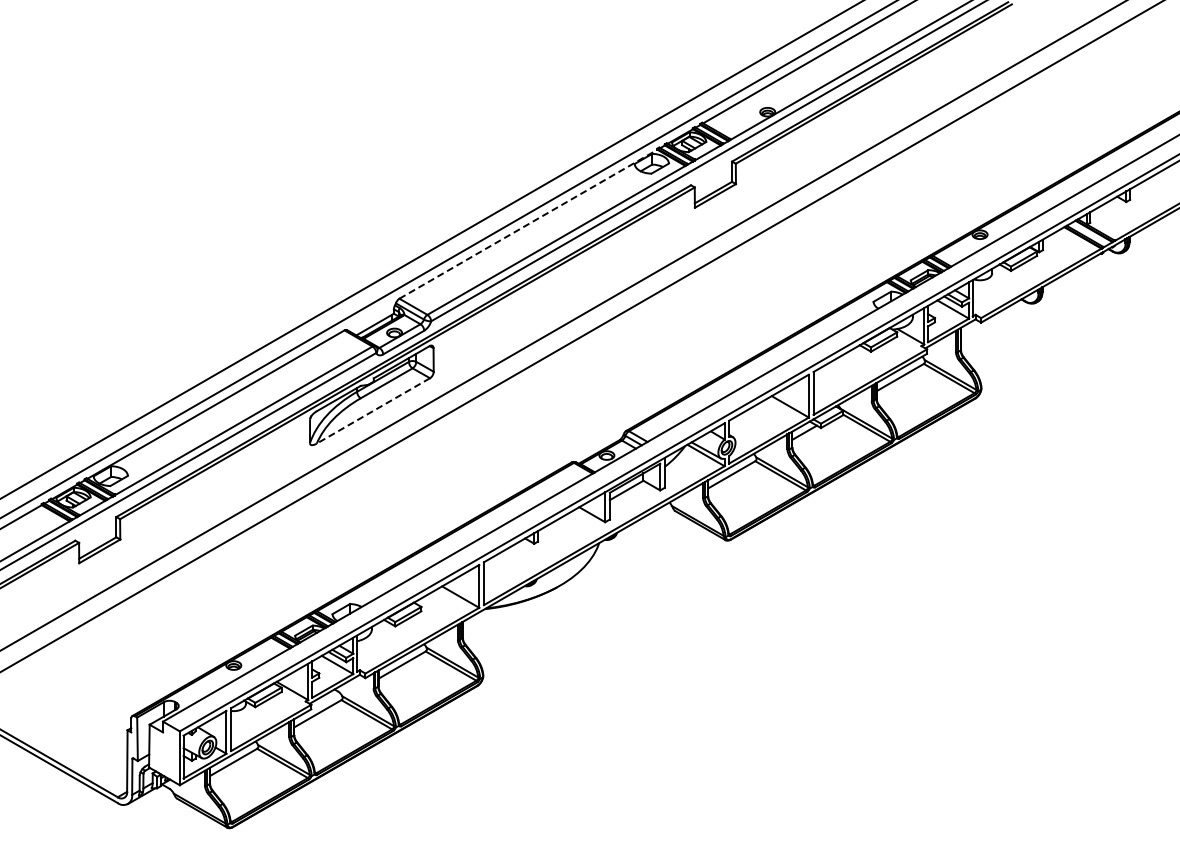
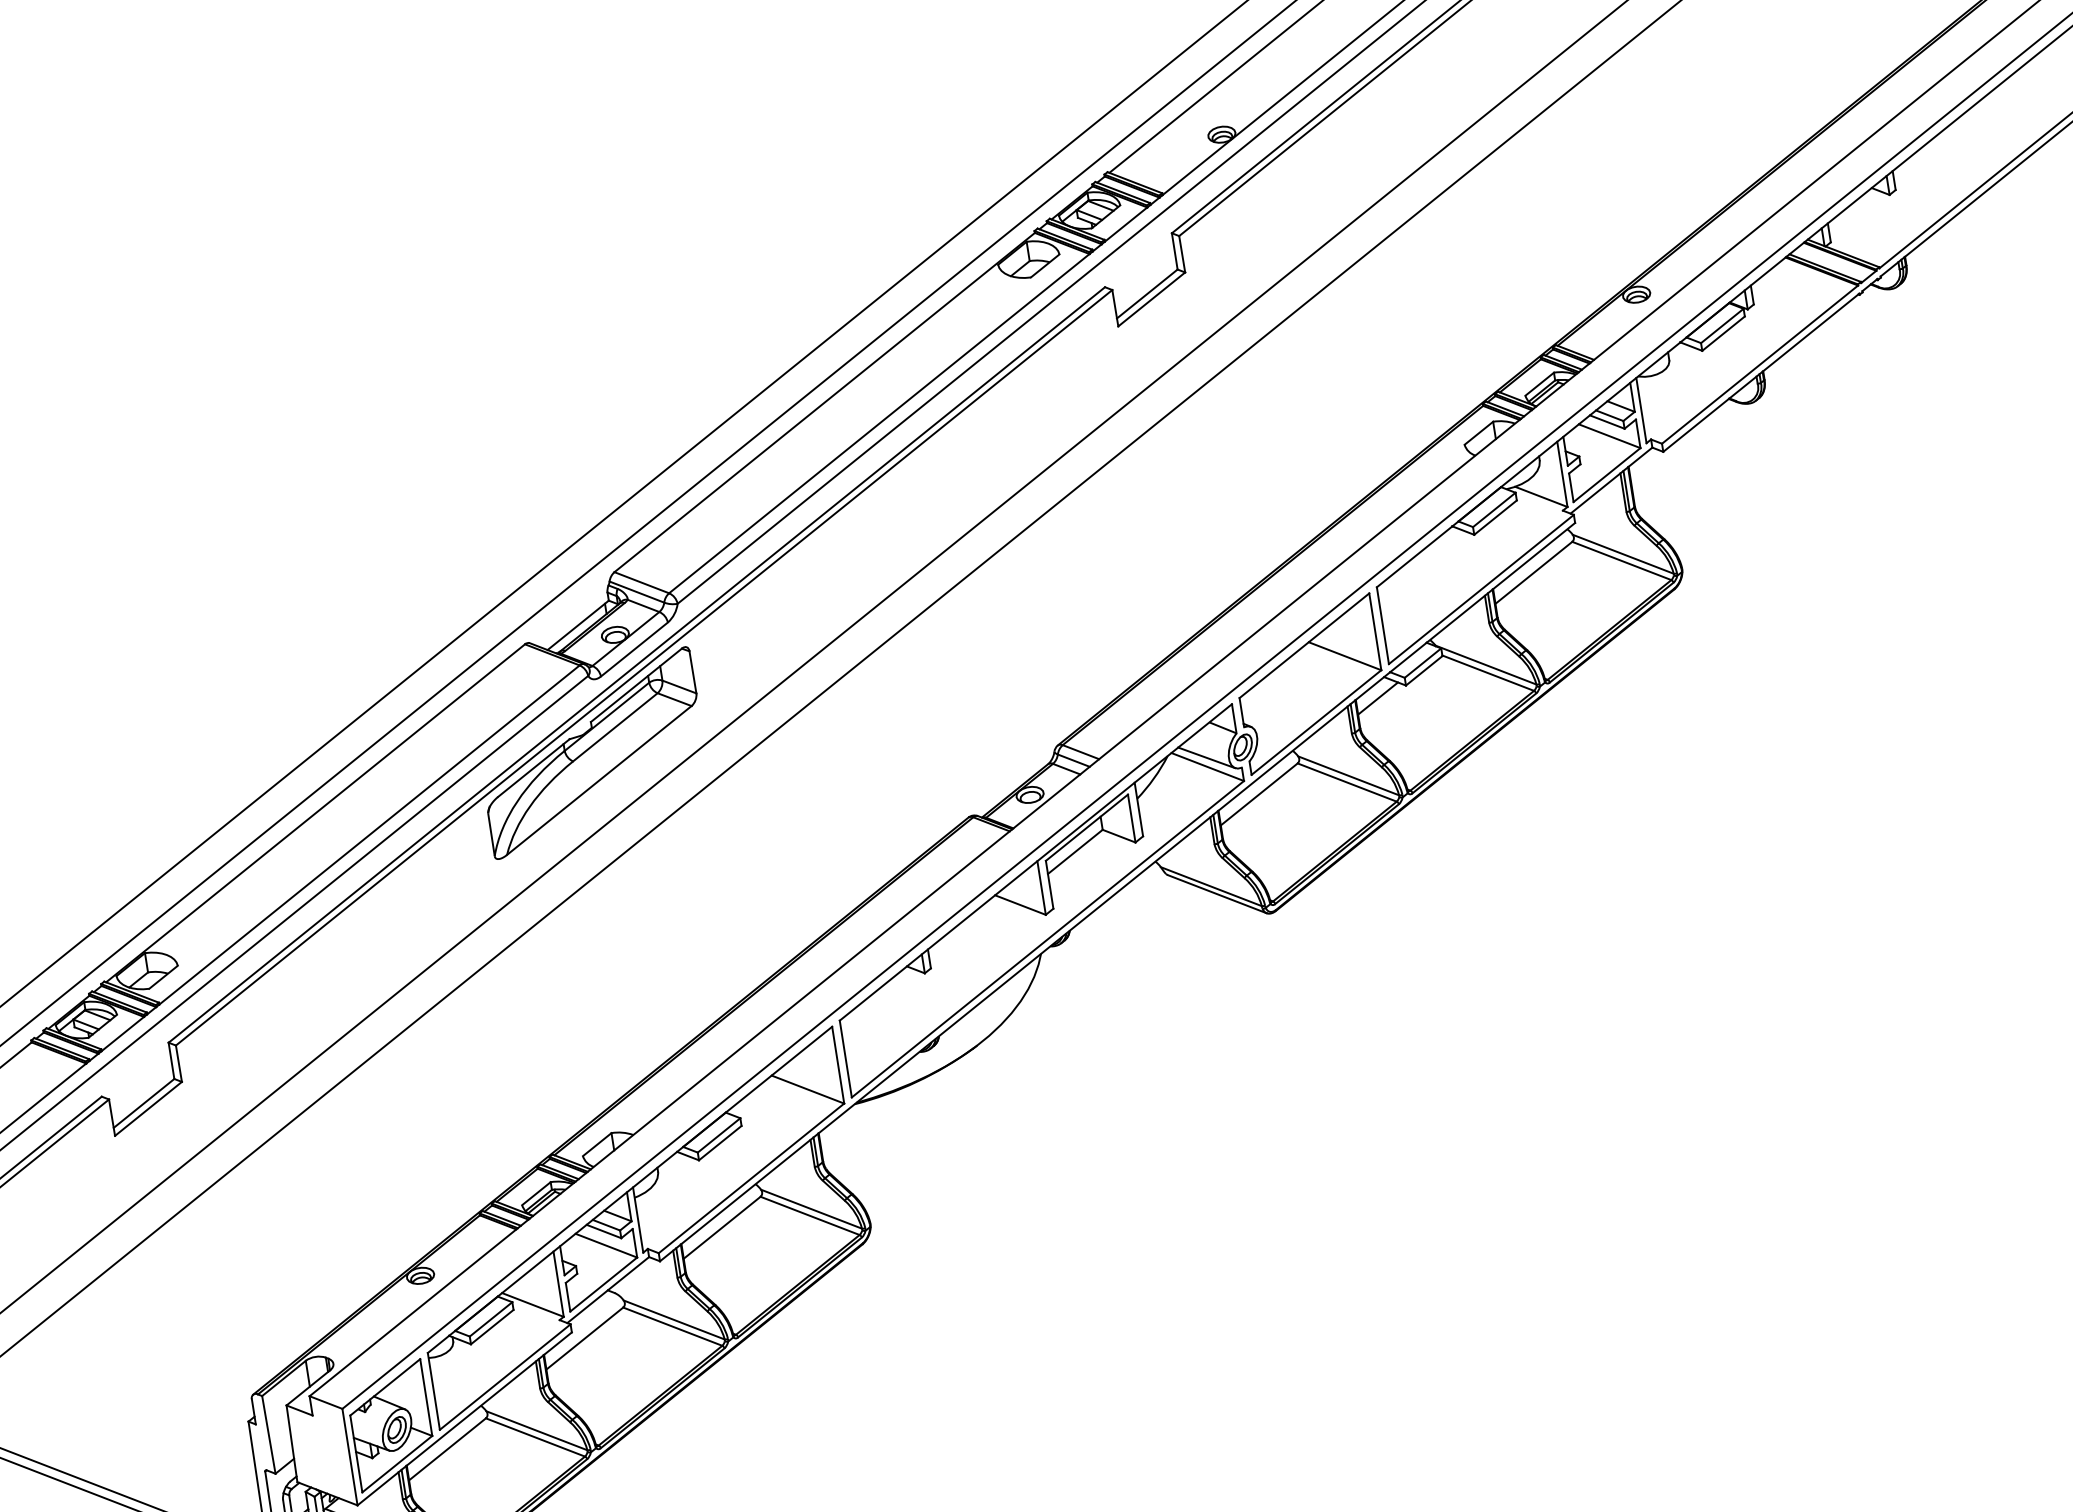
line: (528, 224) -> (824, 403), dashed -> solid
line: (373, 411) -> (599, 781), dashed -> solid

